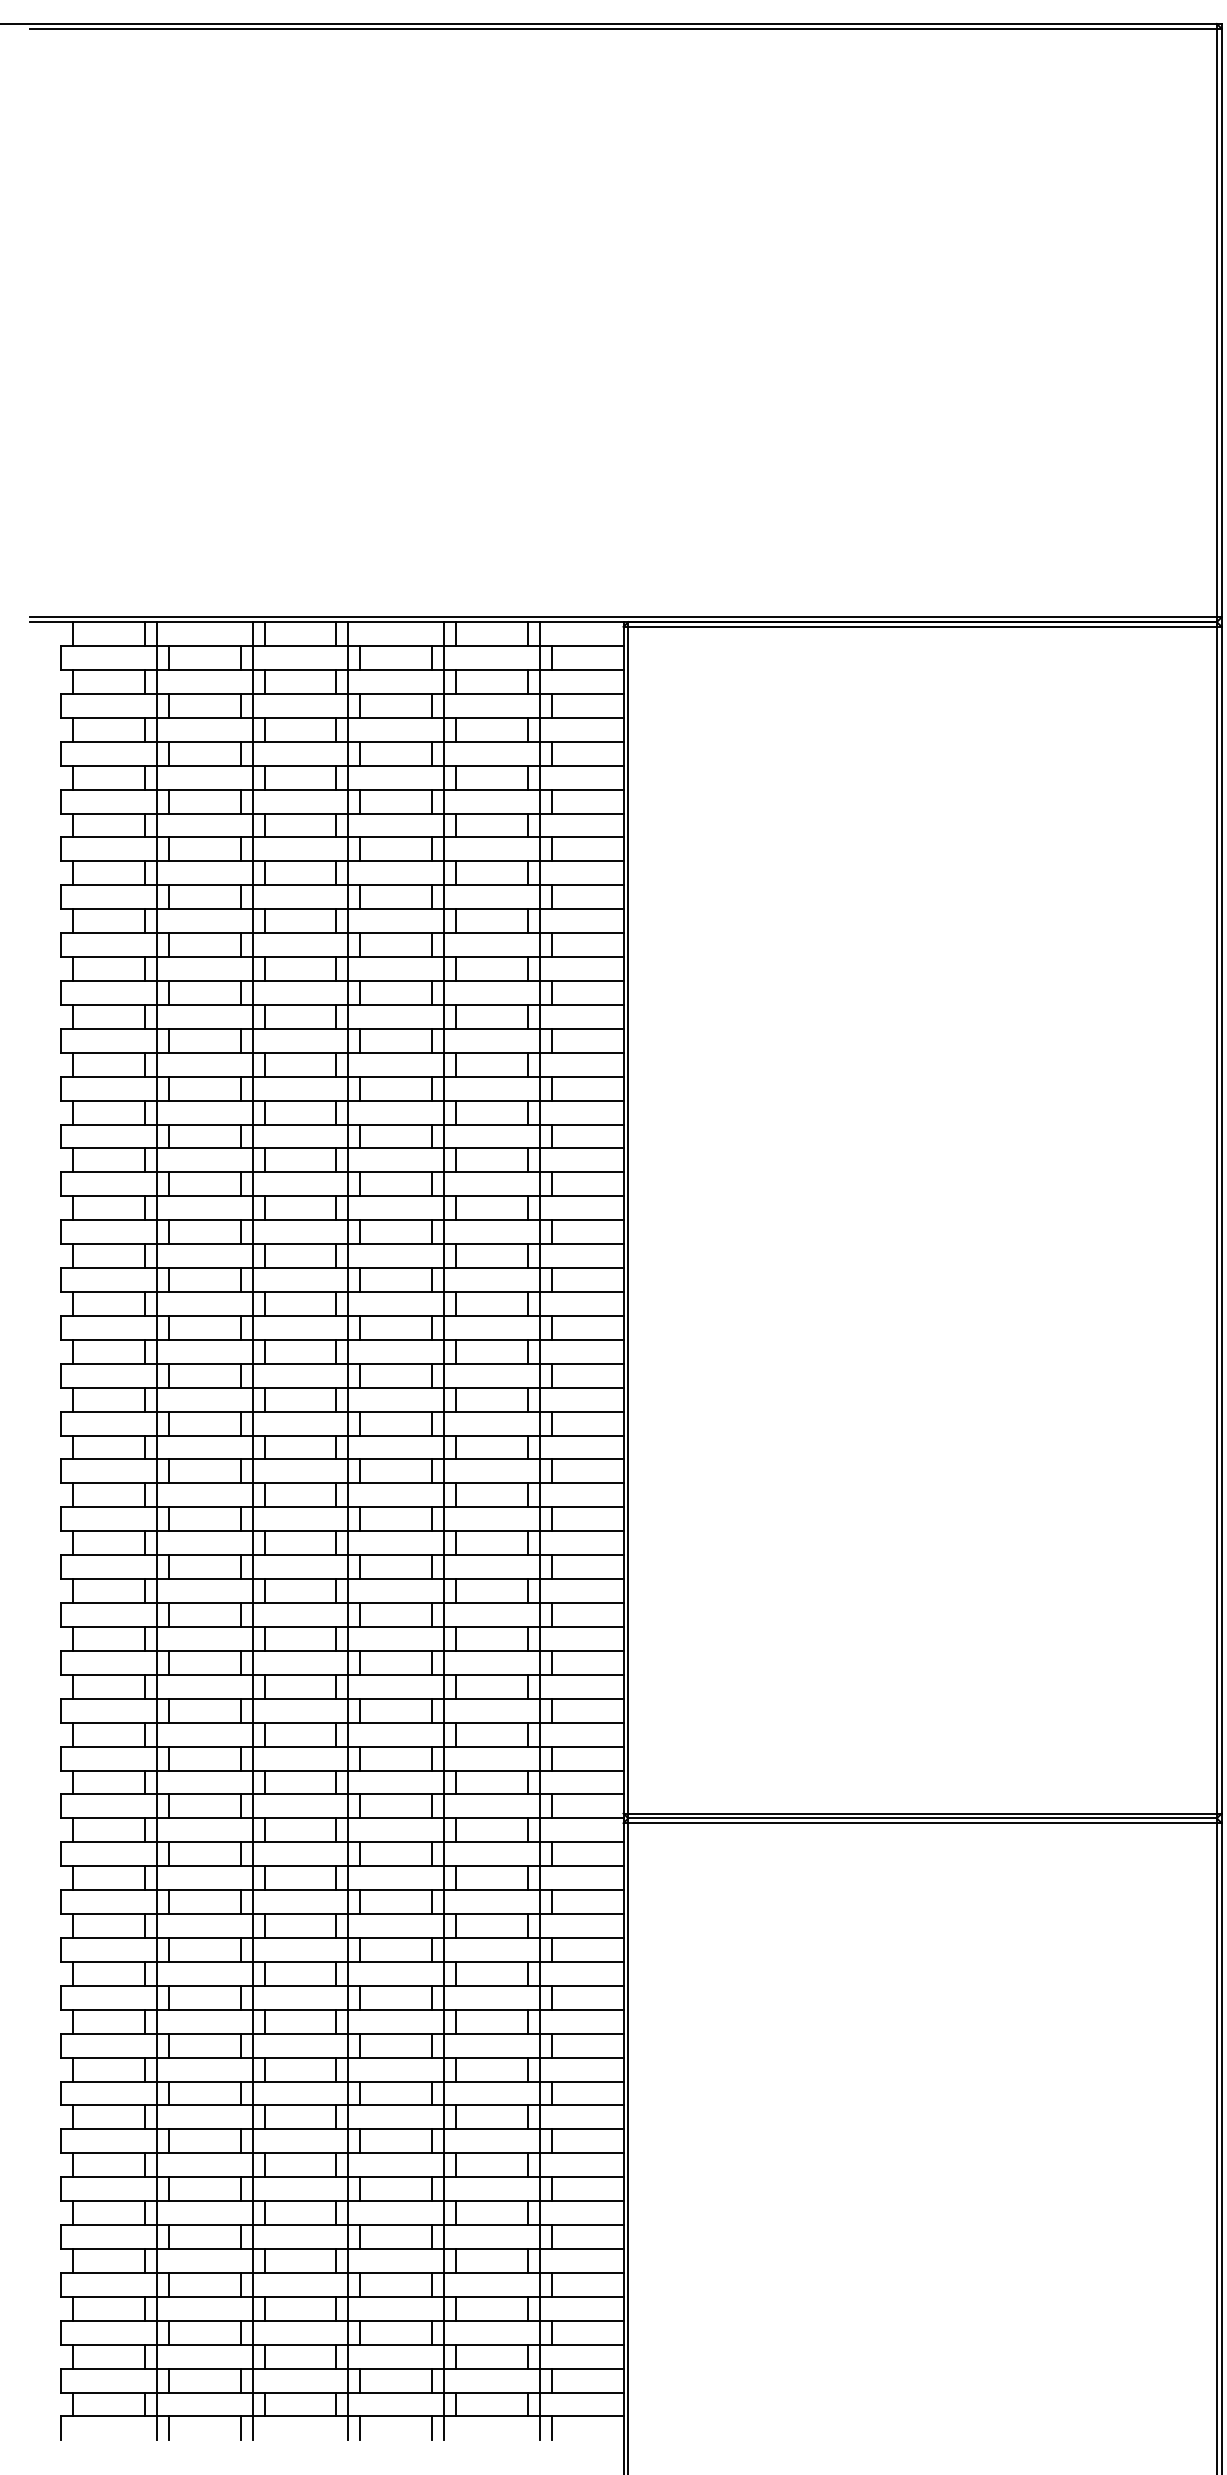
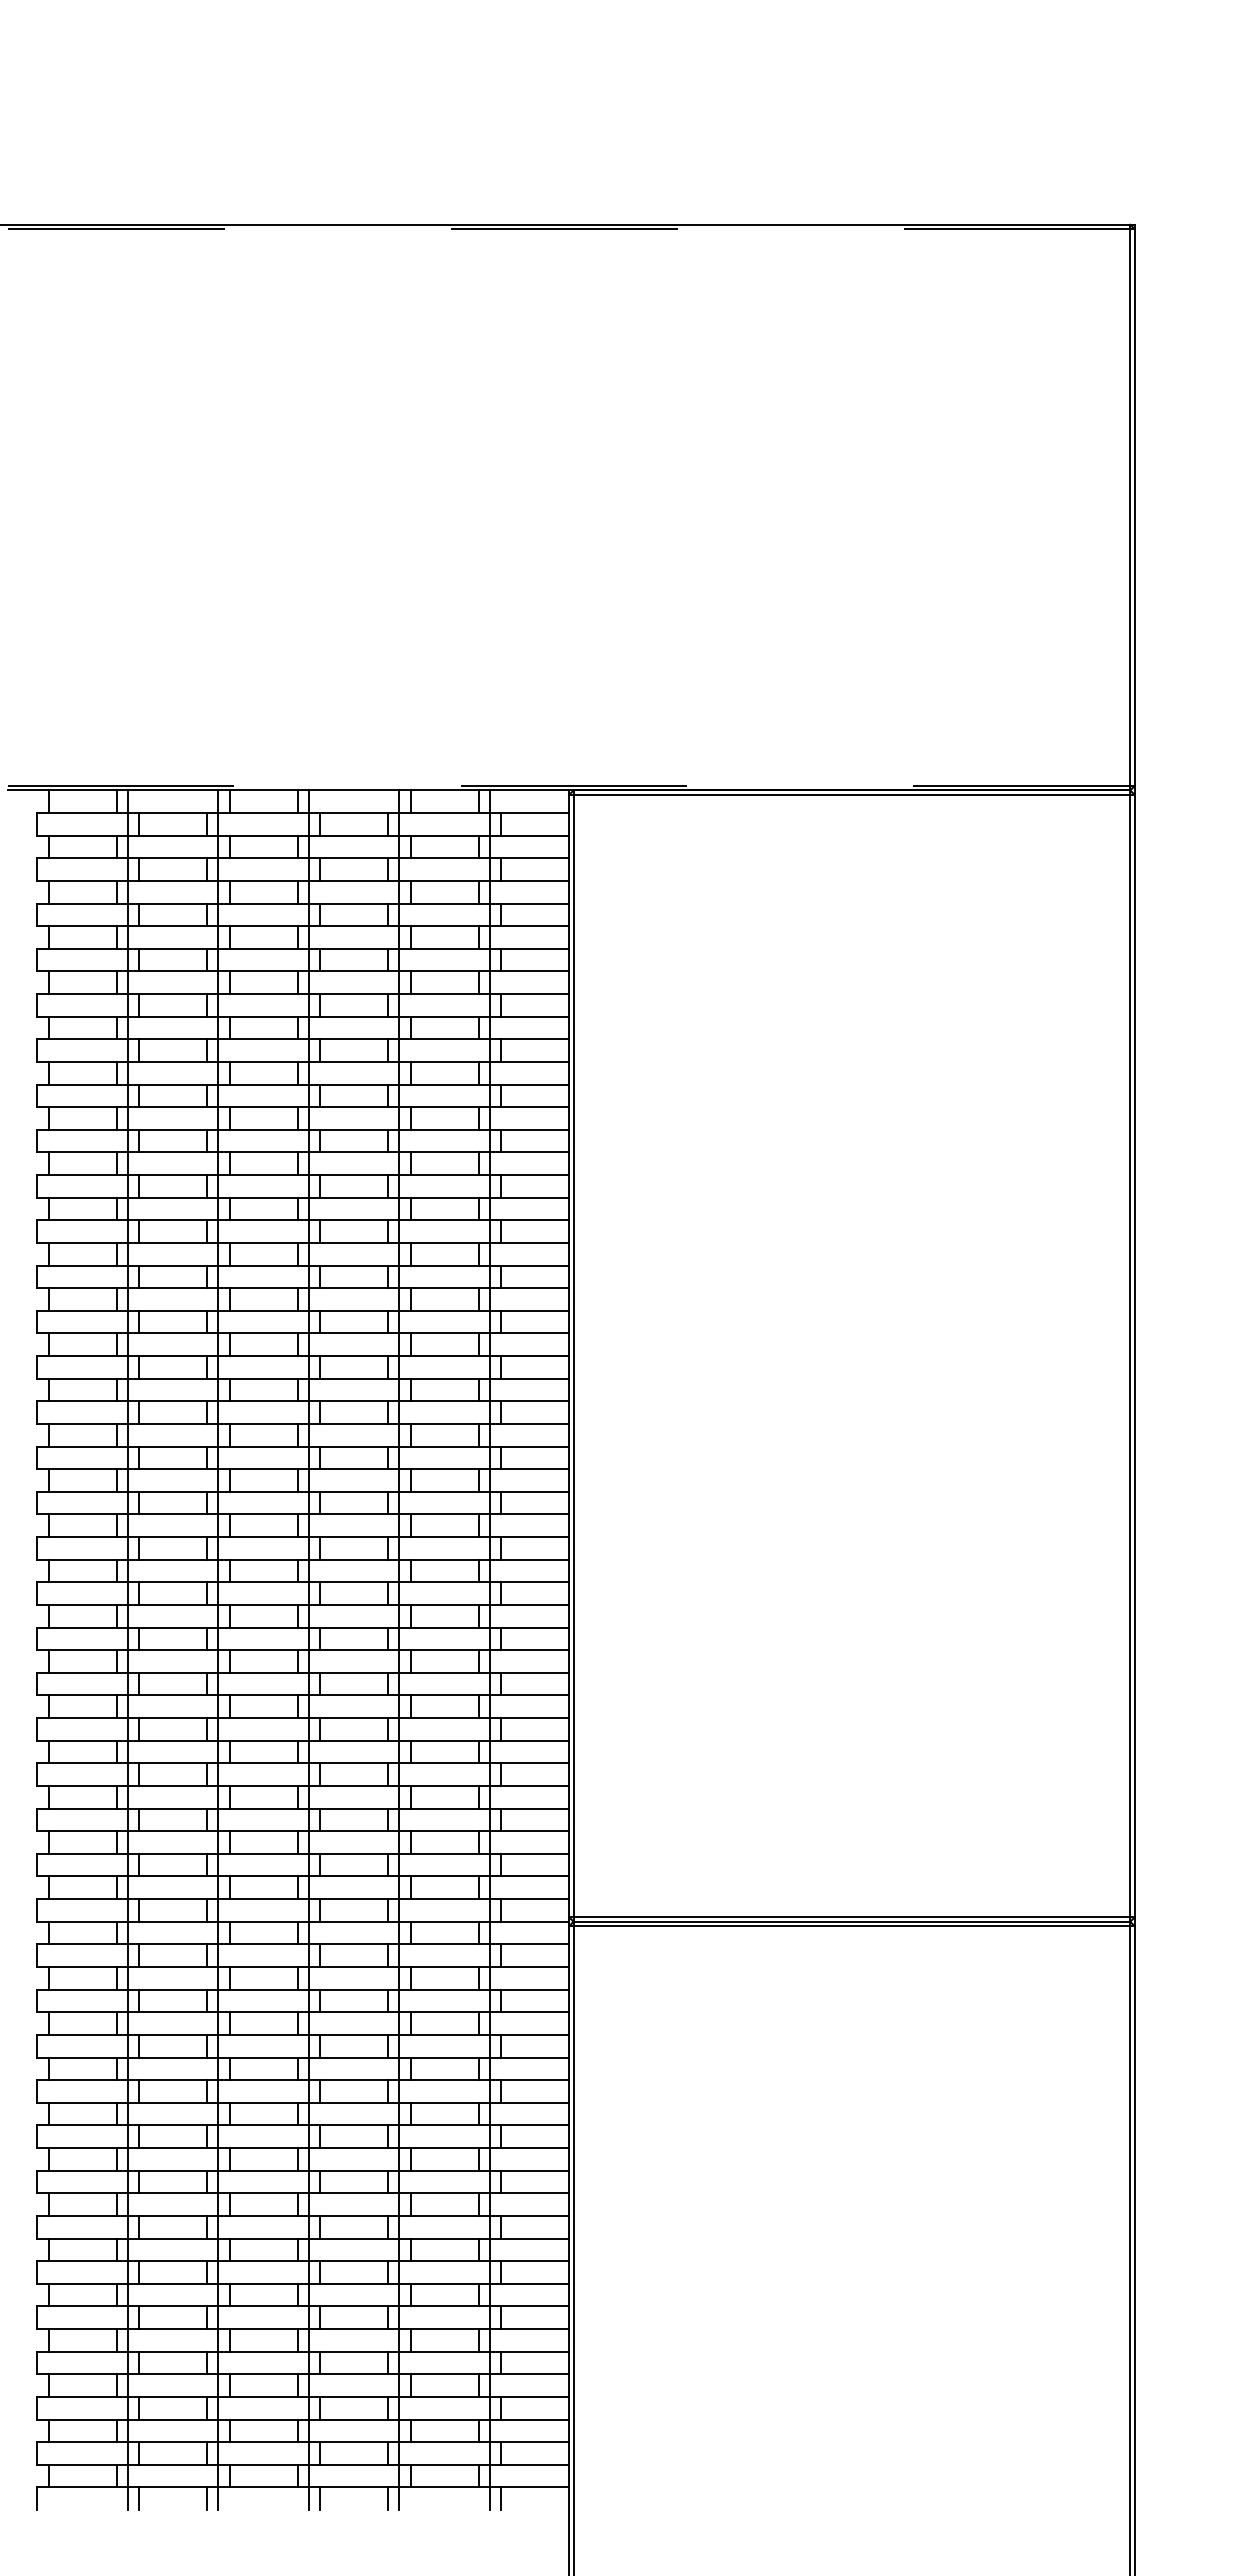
line: (622, 28) -> (568, 229), solid -> dashed
line: (623, 616) -> (569, 785), solid -> dashed

